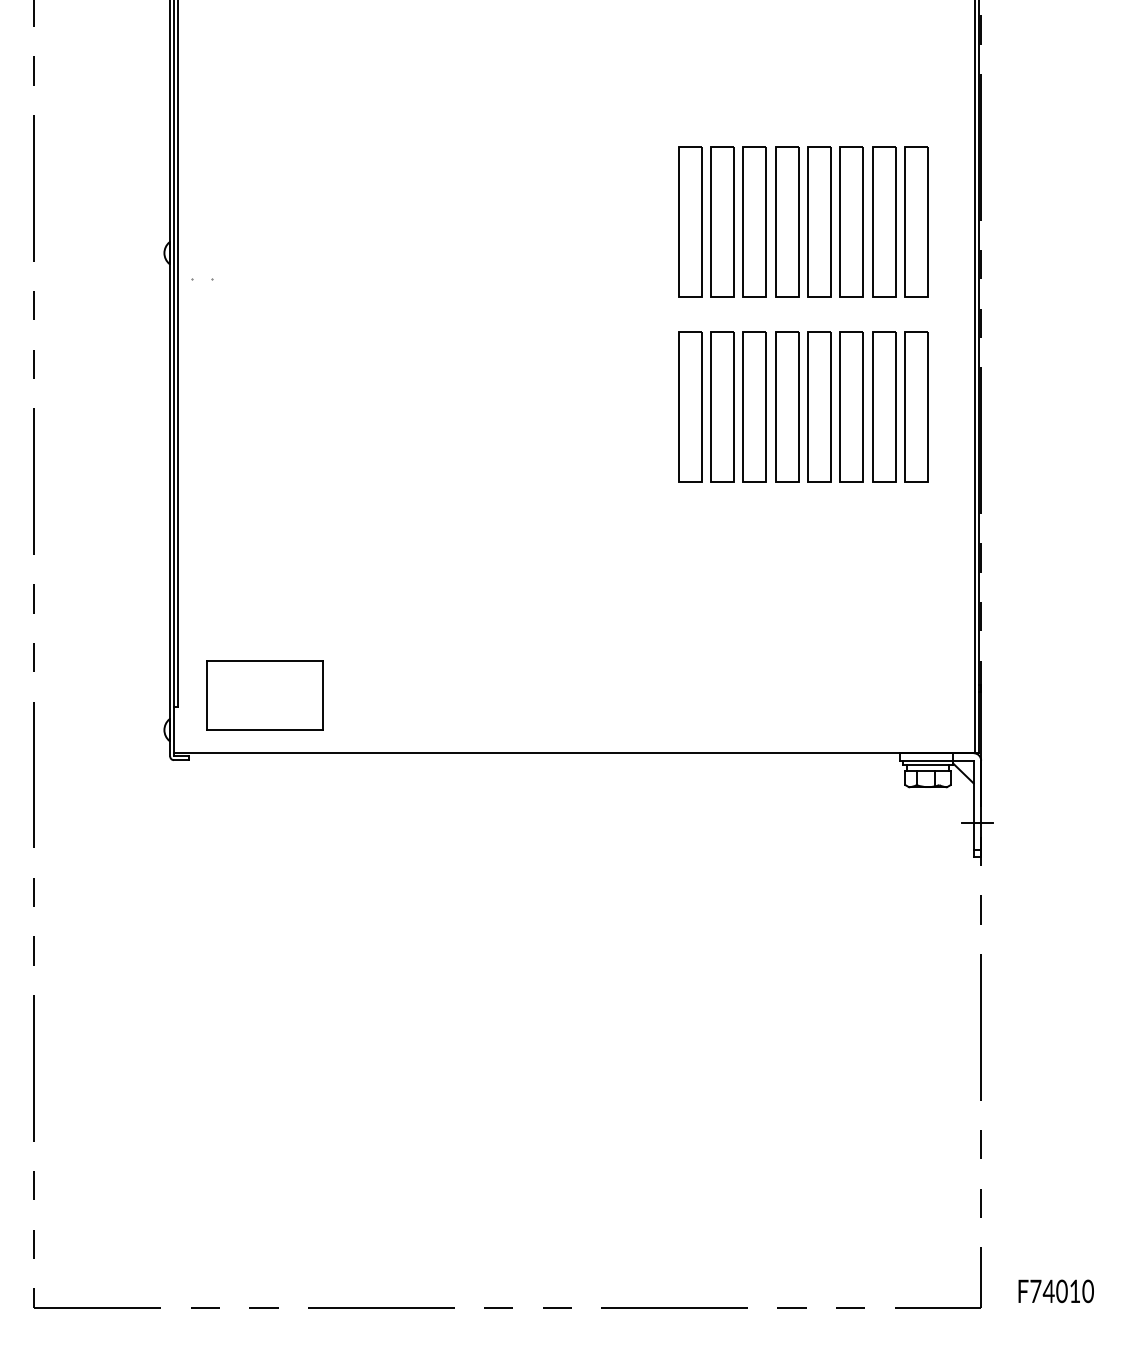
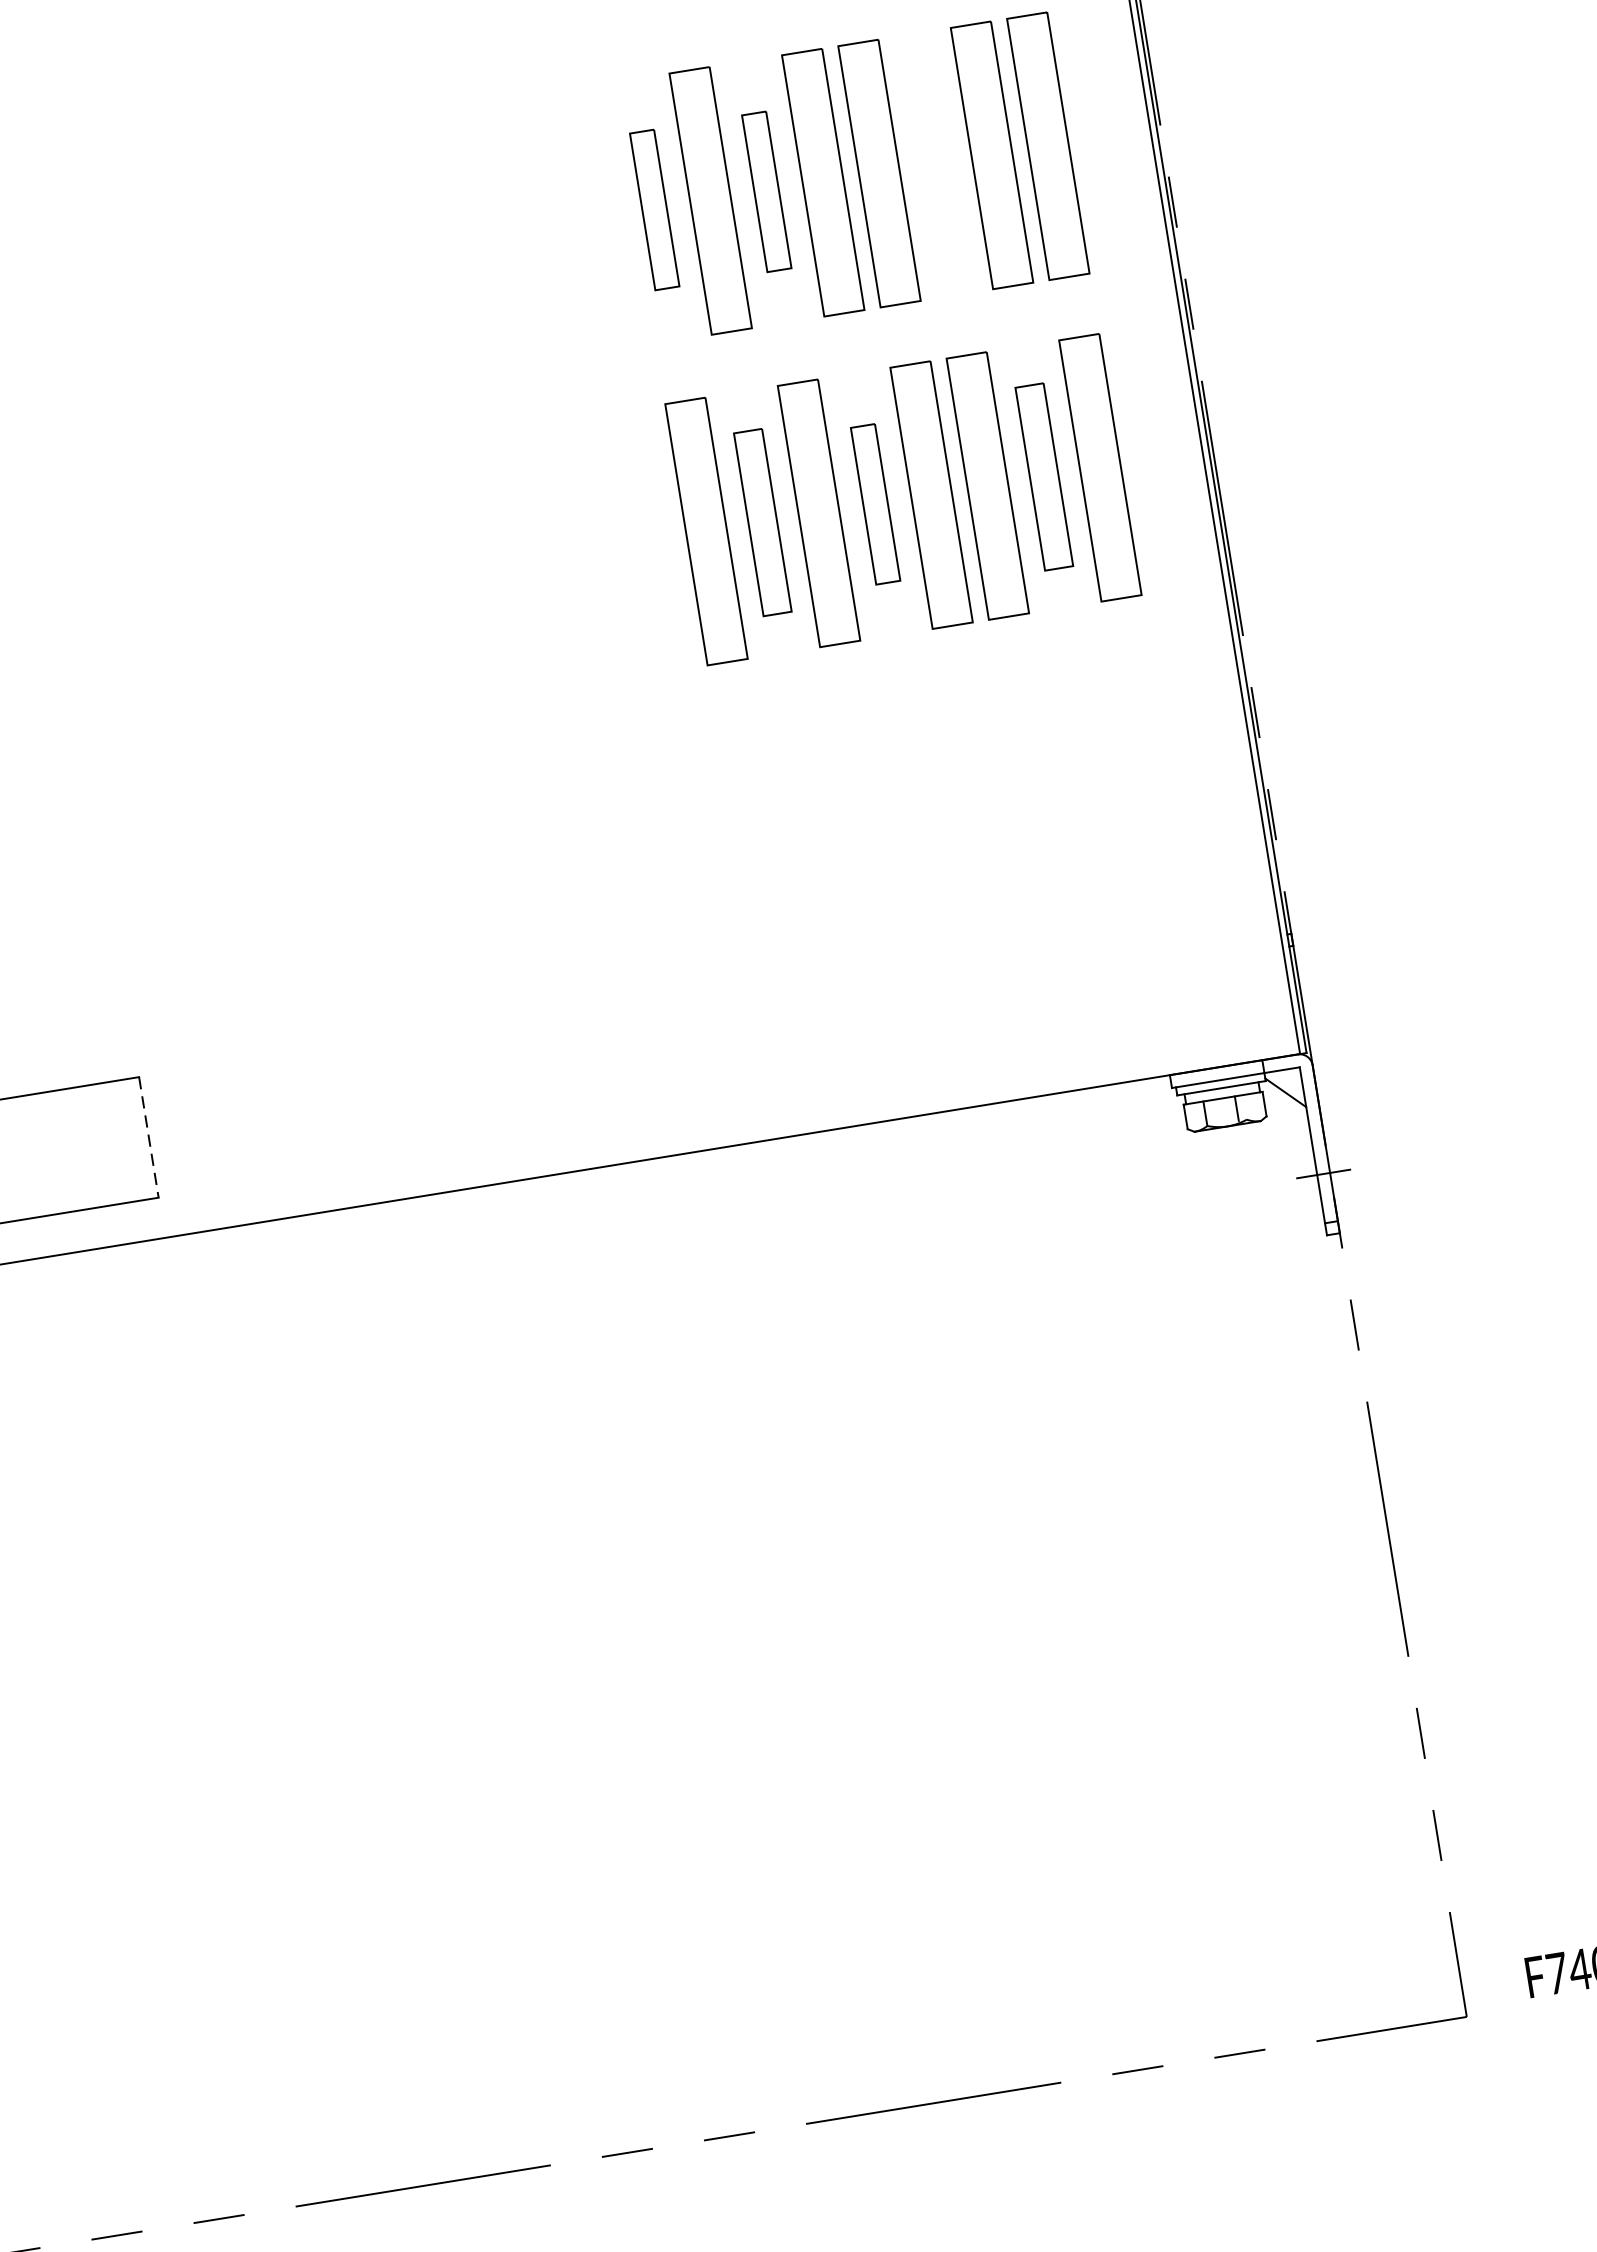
part: (690, 221) -> (654, 209), size x0.6
part: (754, 221) -> (766, 191), size x0.6
part: (851, 221) -> (935, 163), removed
part: (722, 406) -> (762, 521), size x0.7
part: (787, 406) -> (875, 503), size x0.6
part: (884, 406) -> (1044, 476), size x0.7
line: (322, 695) -> (148, 1137), solid -> dashed

